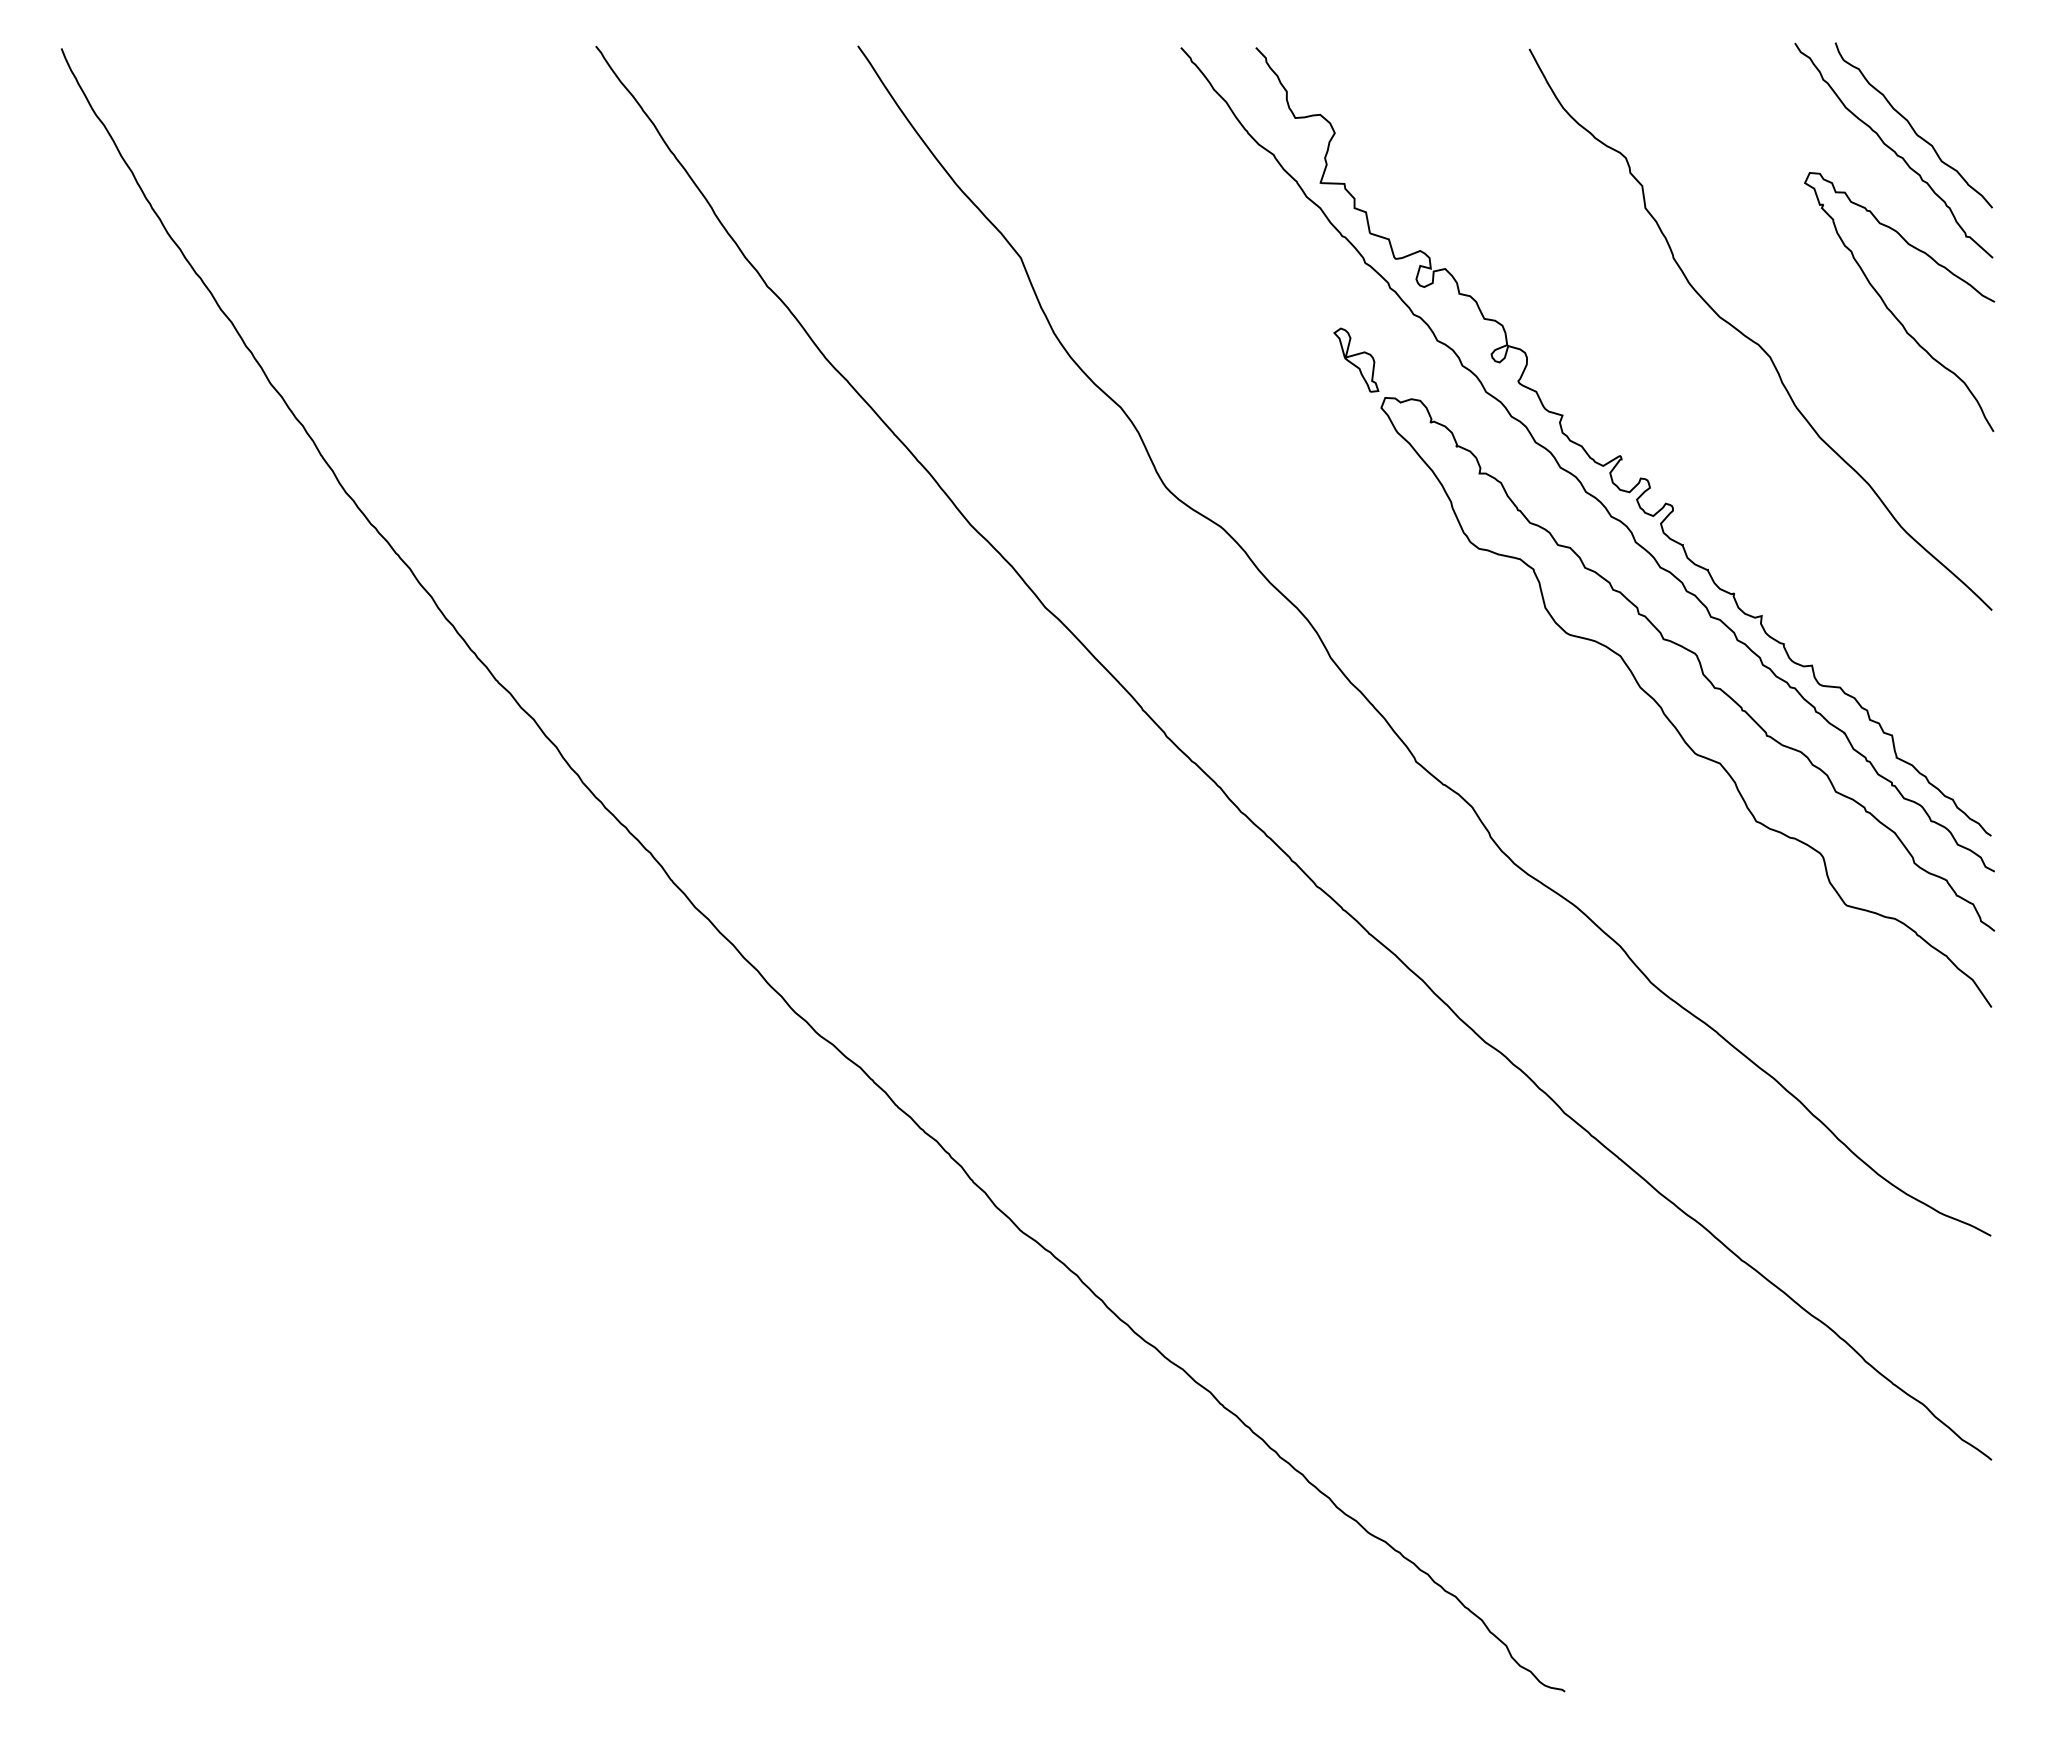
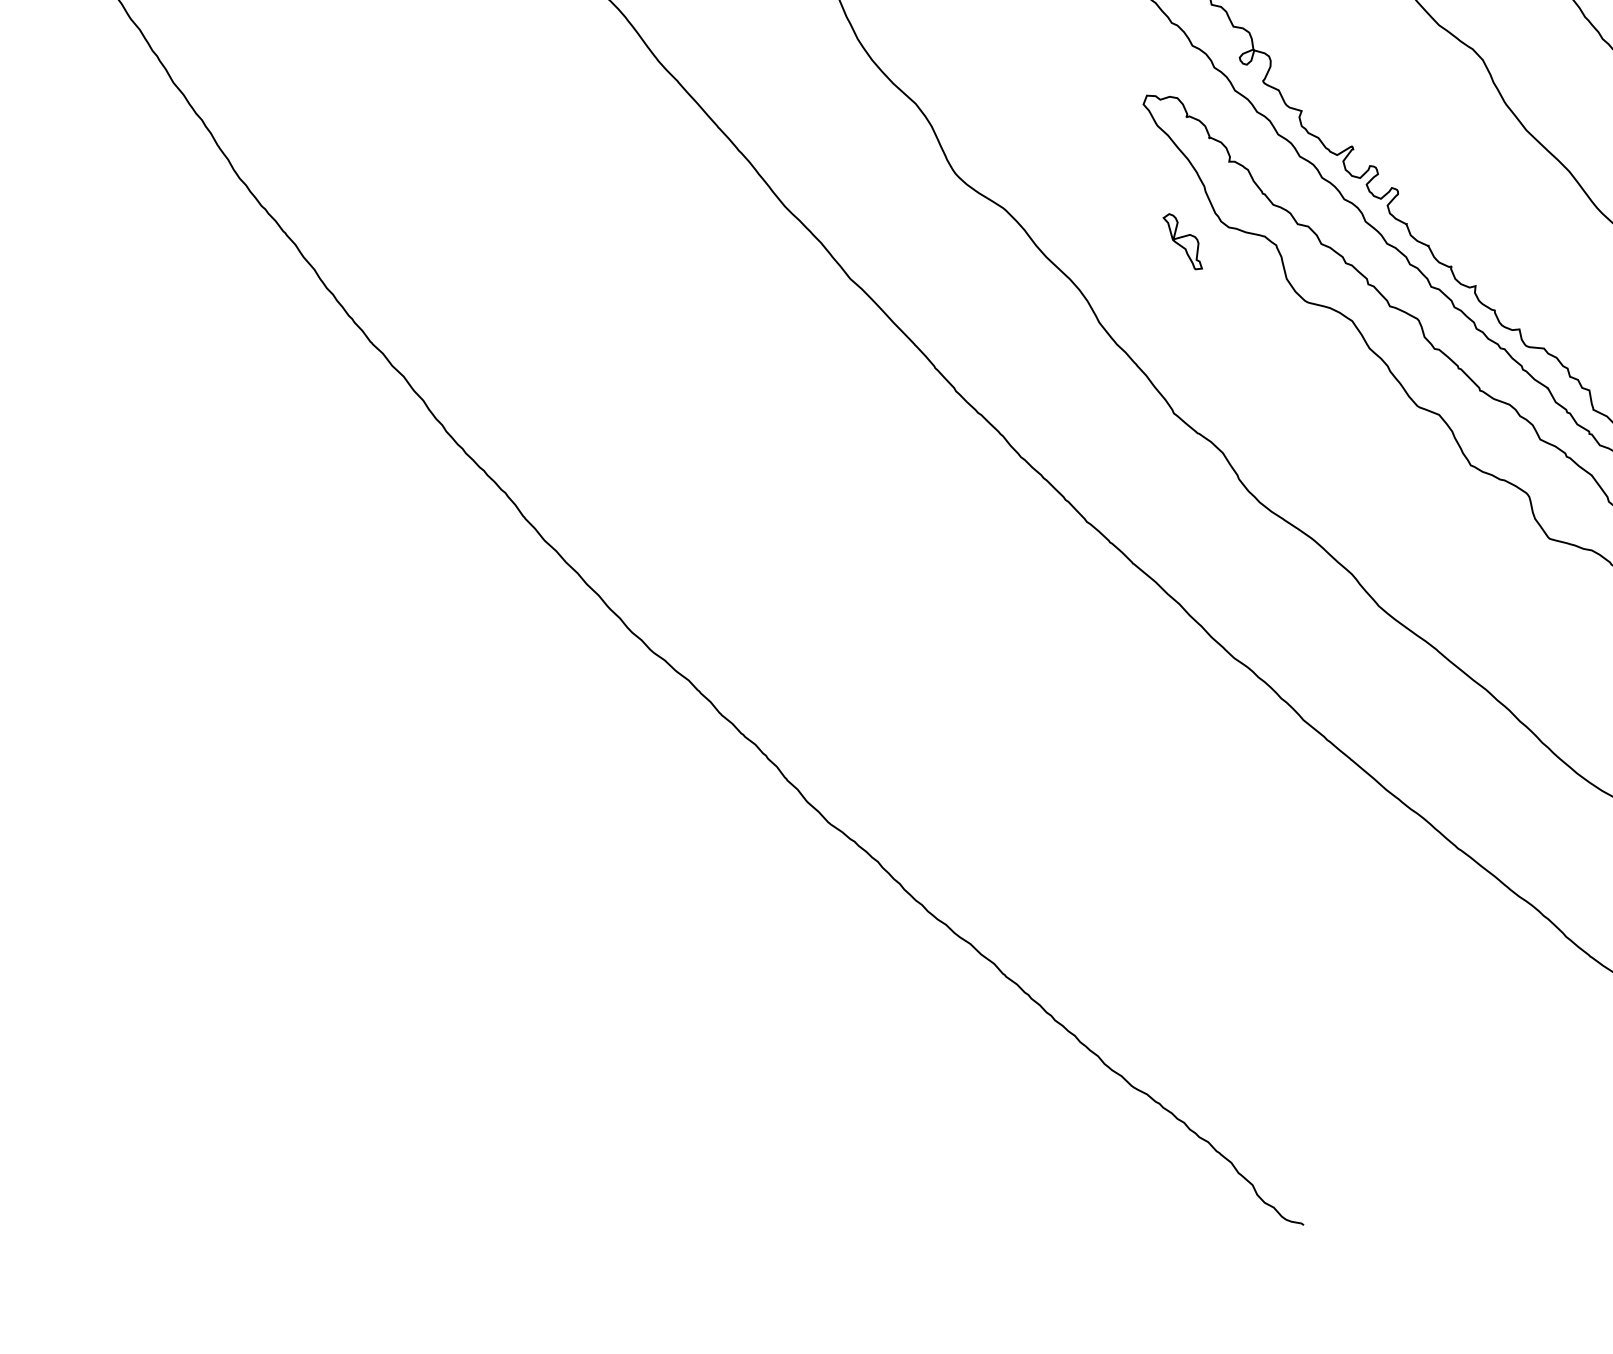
part: (1356, 359) -> (1182, 241), moved

